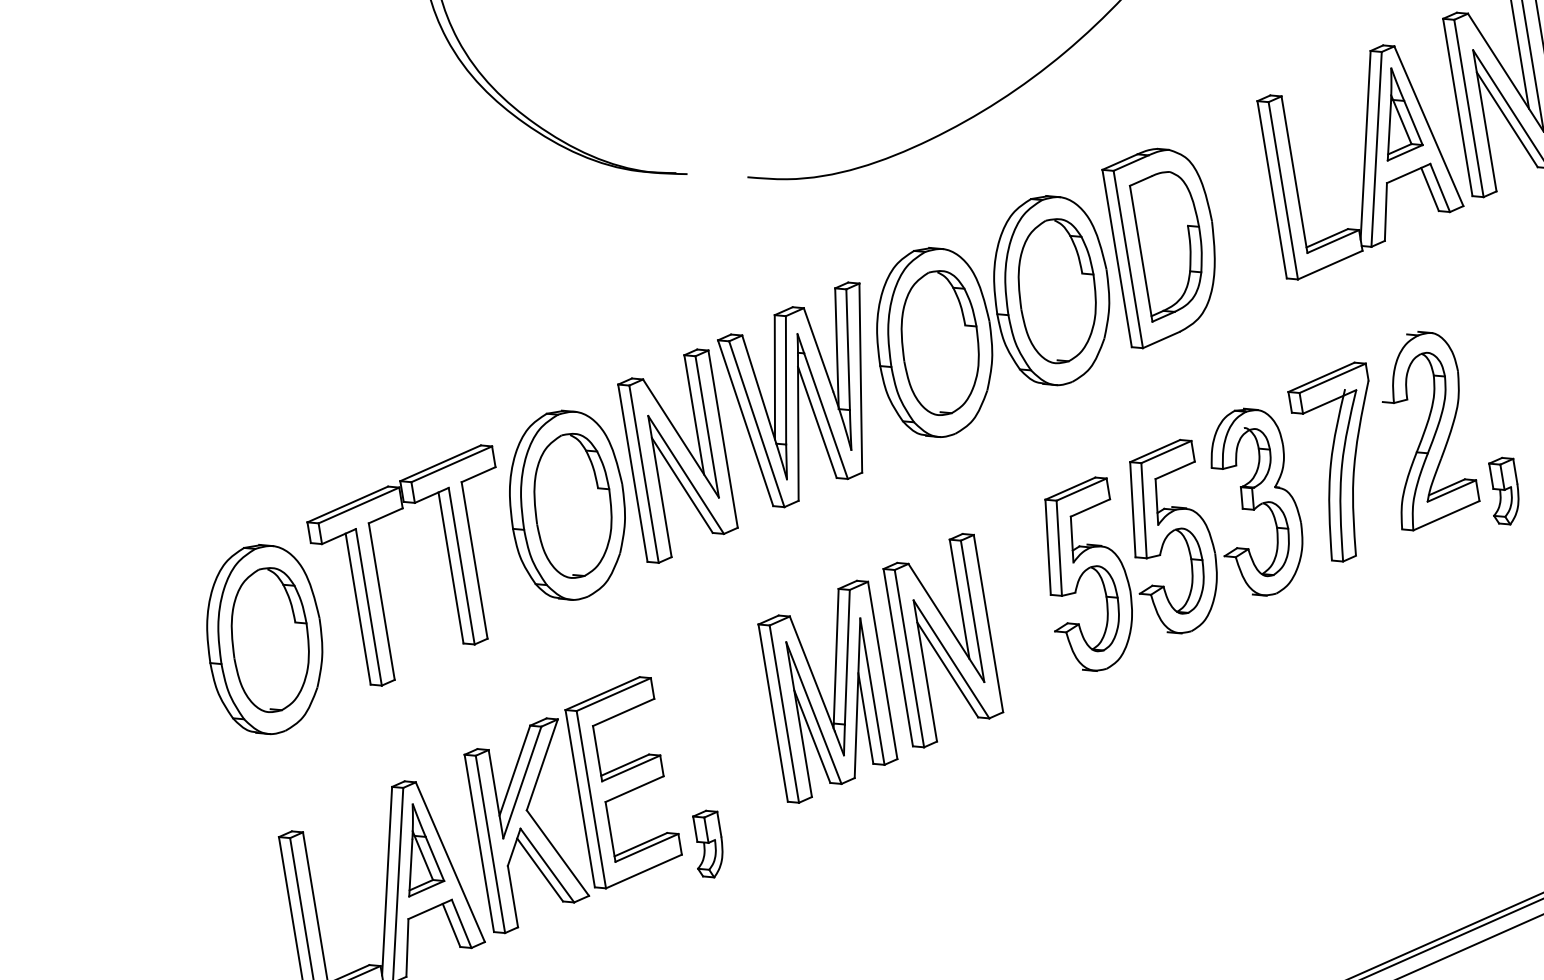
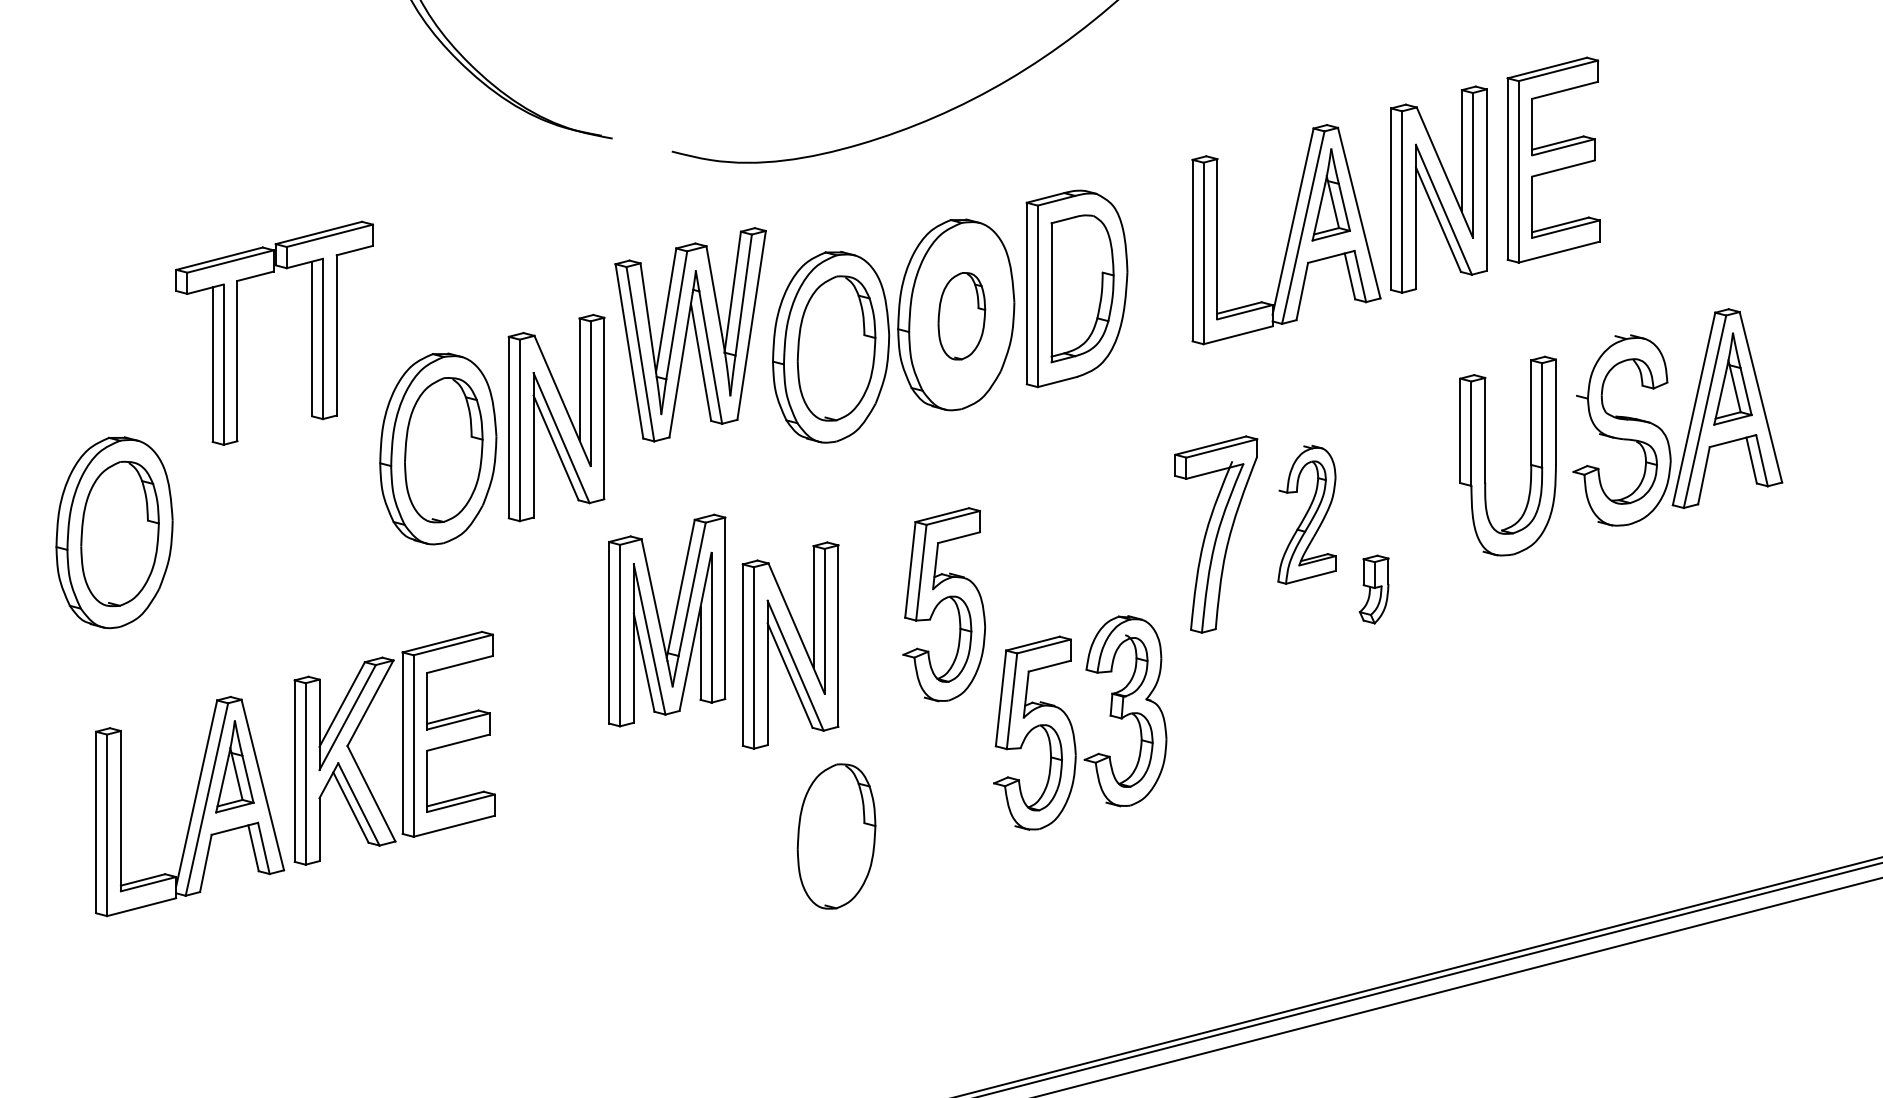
part: (1057, 291) -> (961, 316), size x0.6
part: (802, 396) -> (690, 334), moved
part: (1426, 429) -> (1306, 514), size x0.7
part: (1207, 524) -> (1072, 725), moved
part: (377, 573) -> (237, 332), moved
part: (828, 691) -> (667, 620), moved
part: (1019, 819) -> (836, 836), added
part: (707, 844) -> (522, 809), removed

